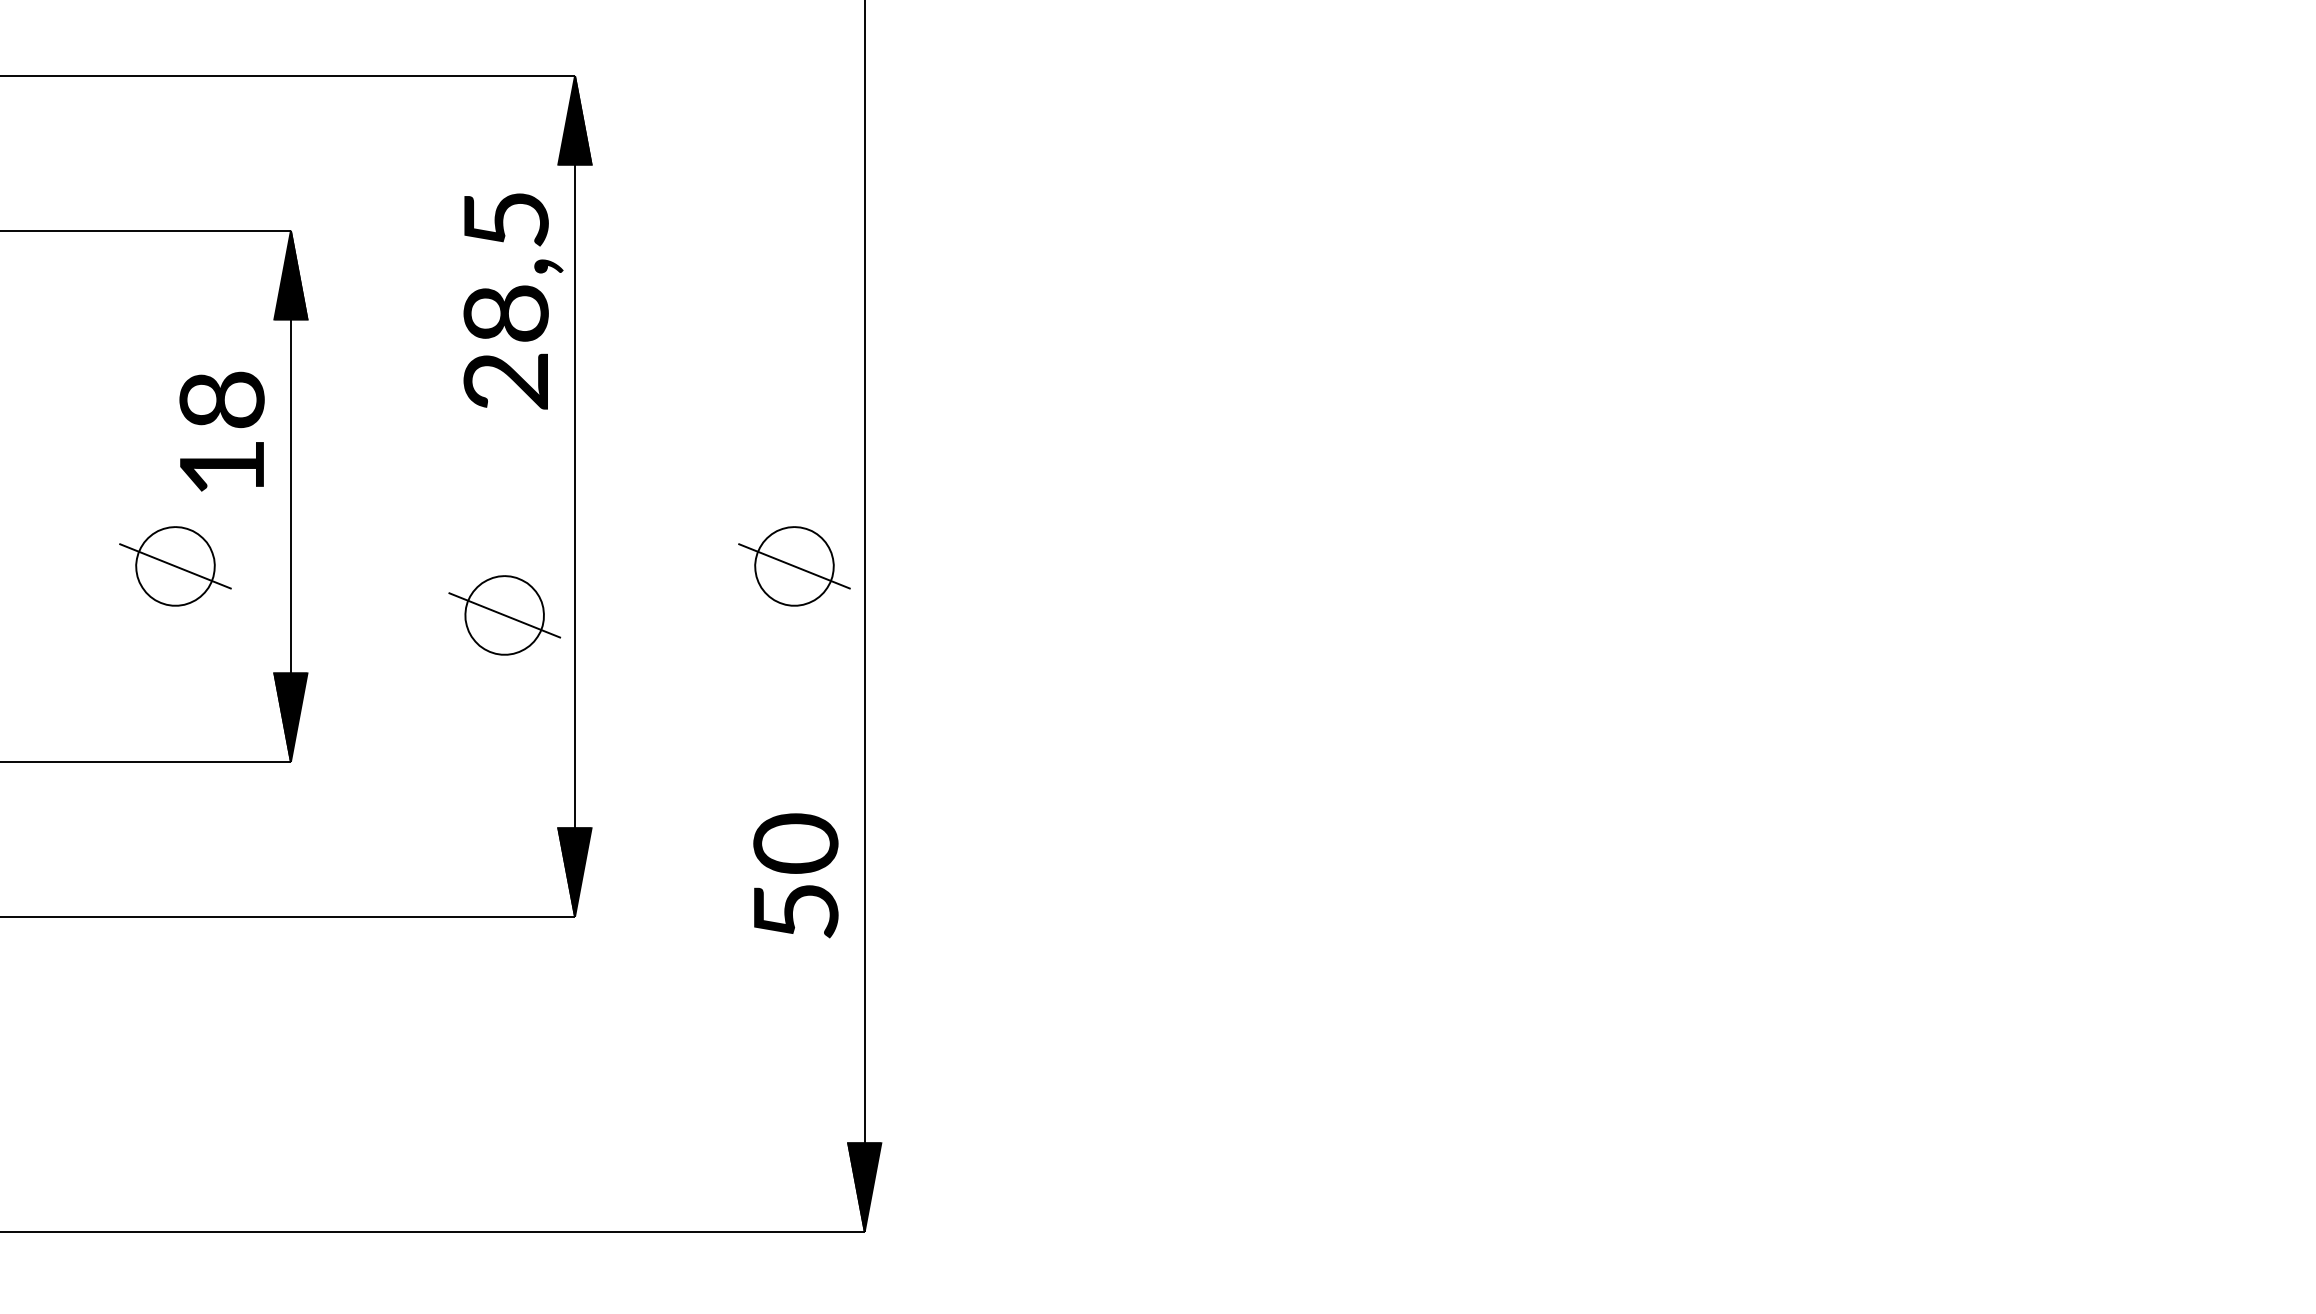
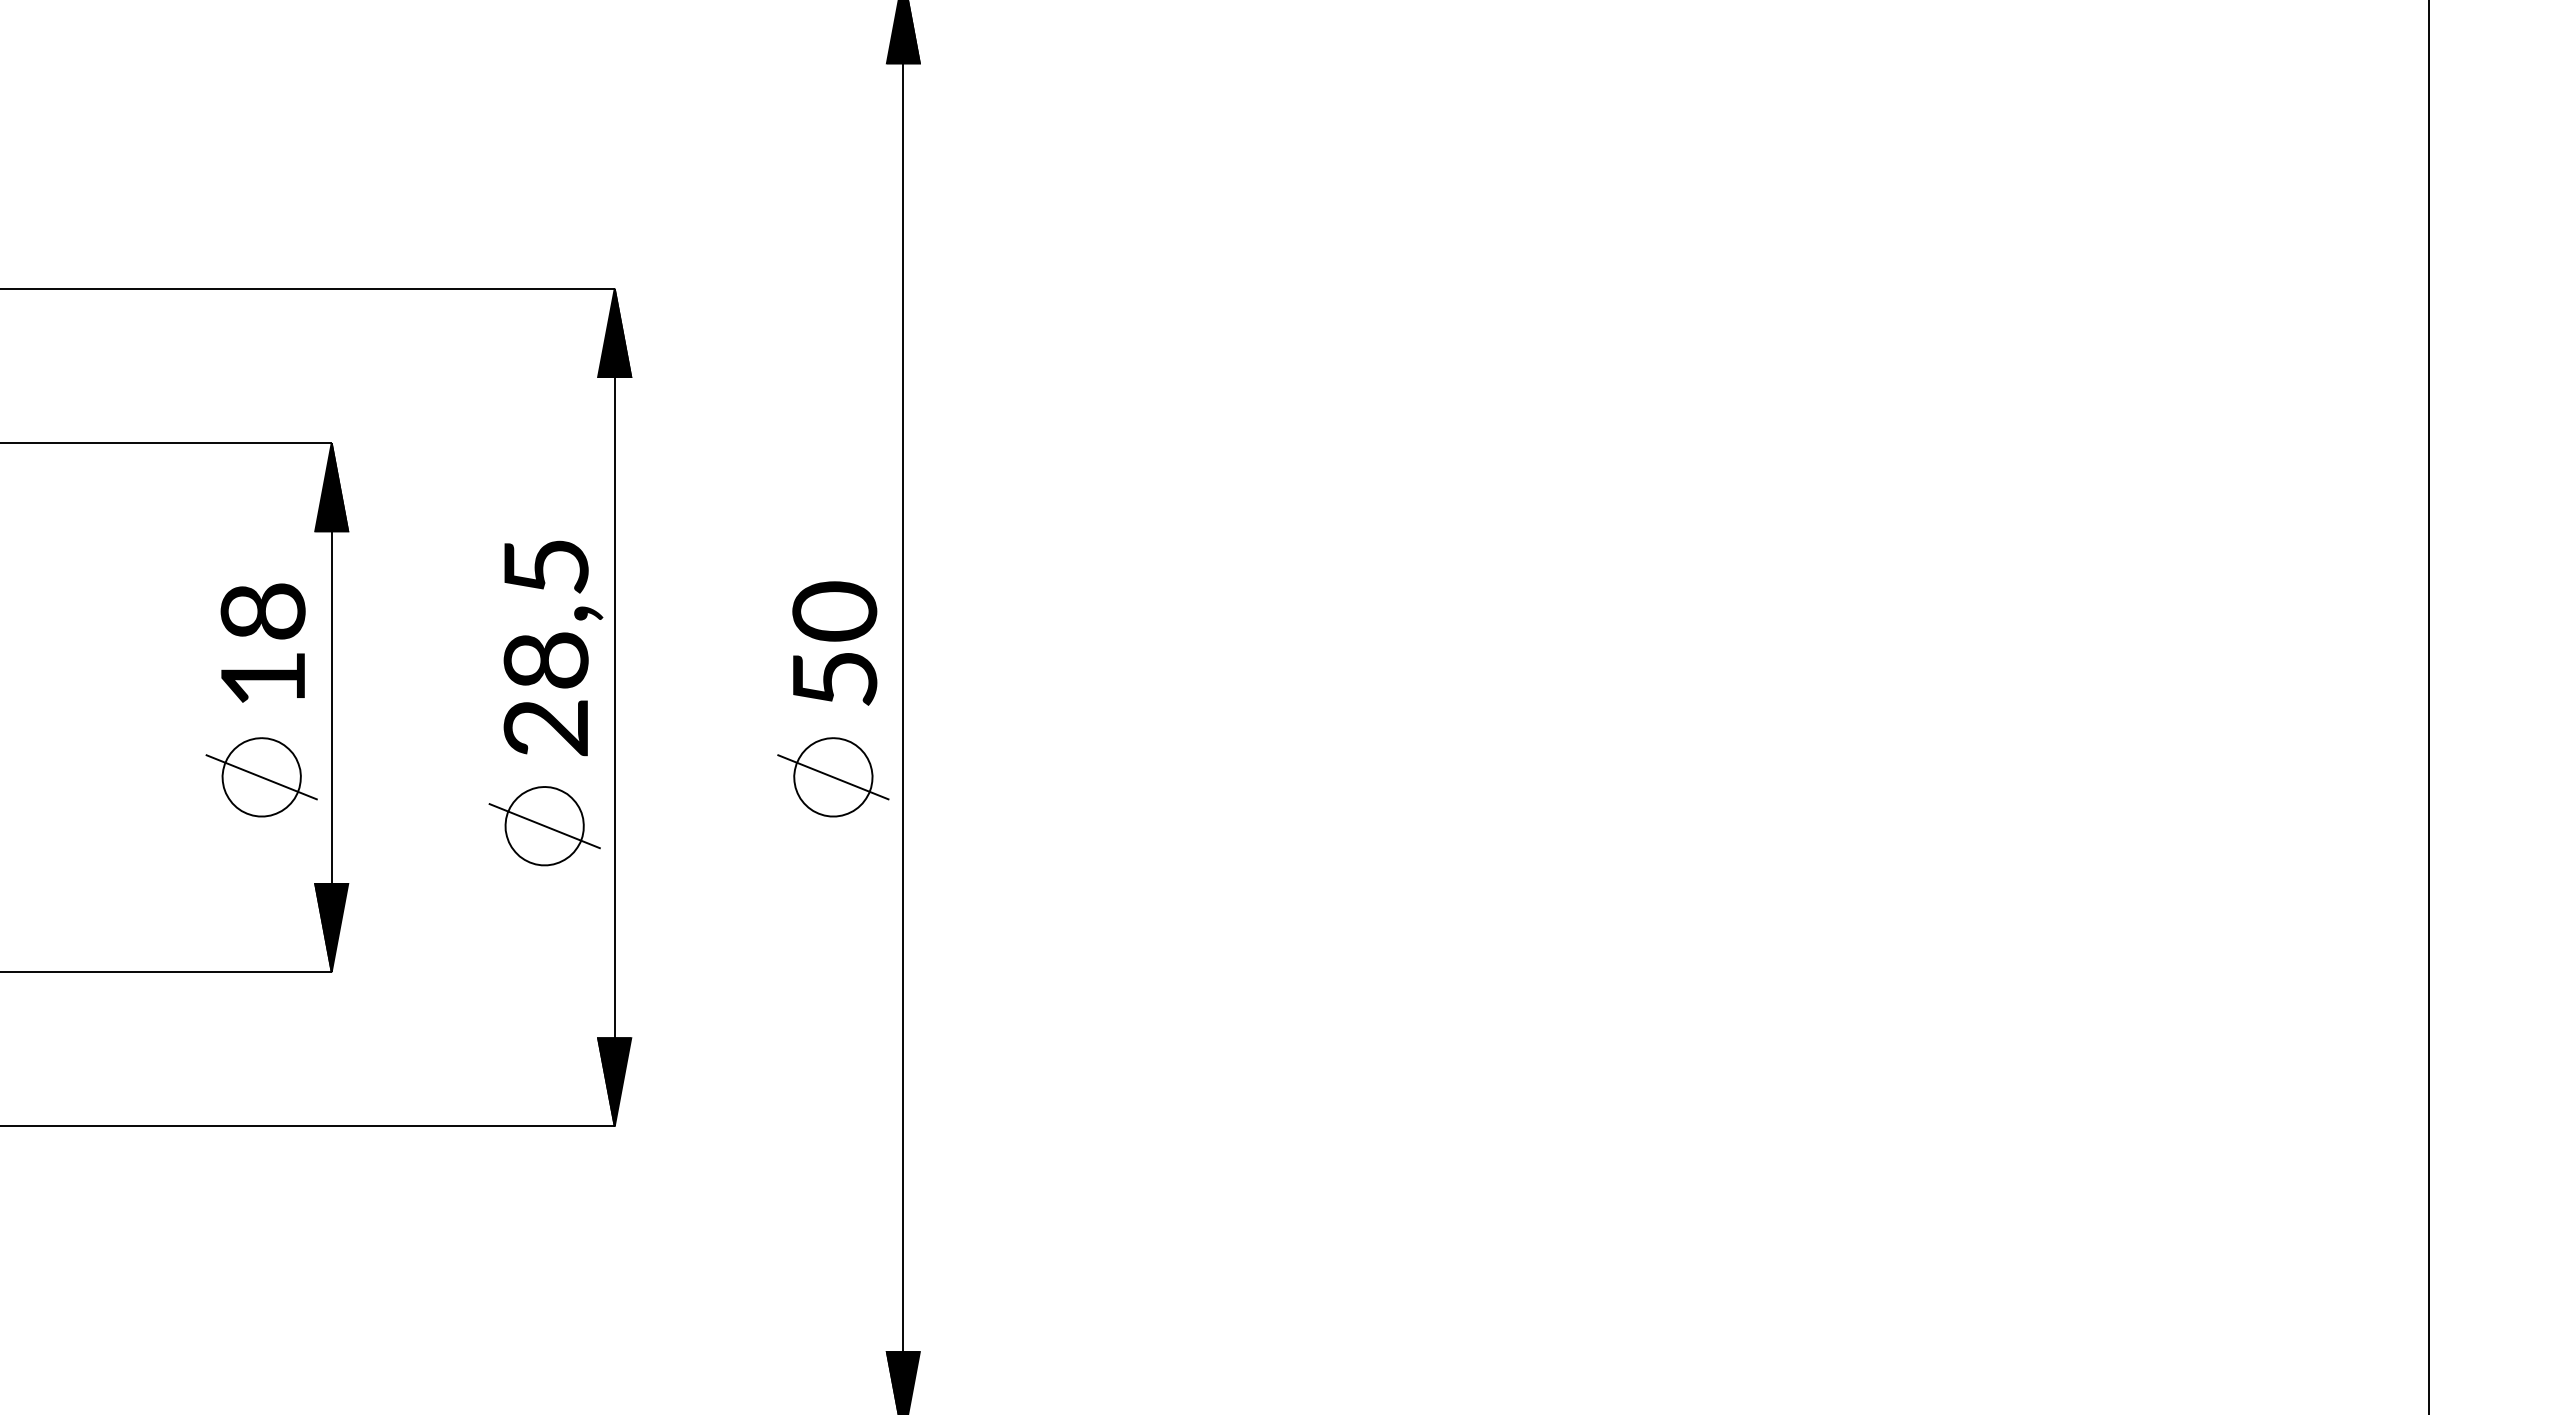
text: (513, 301) -> (553, 648), moved
part: (175, 566) -> (261, 777), moved
text: (795, 875) -> (834, 643), moved

